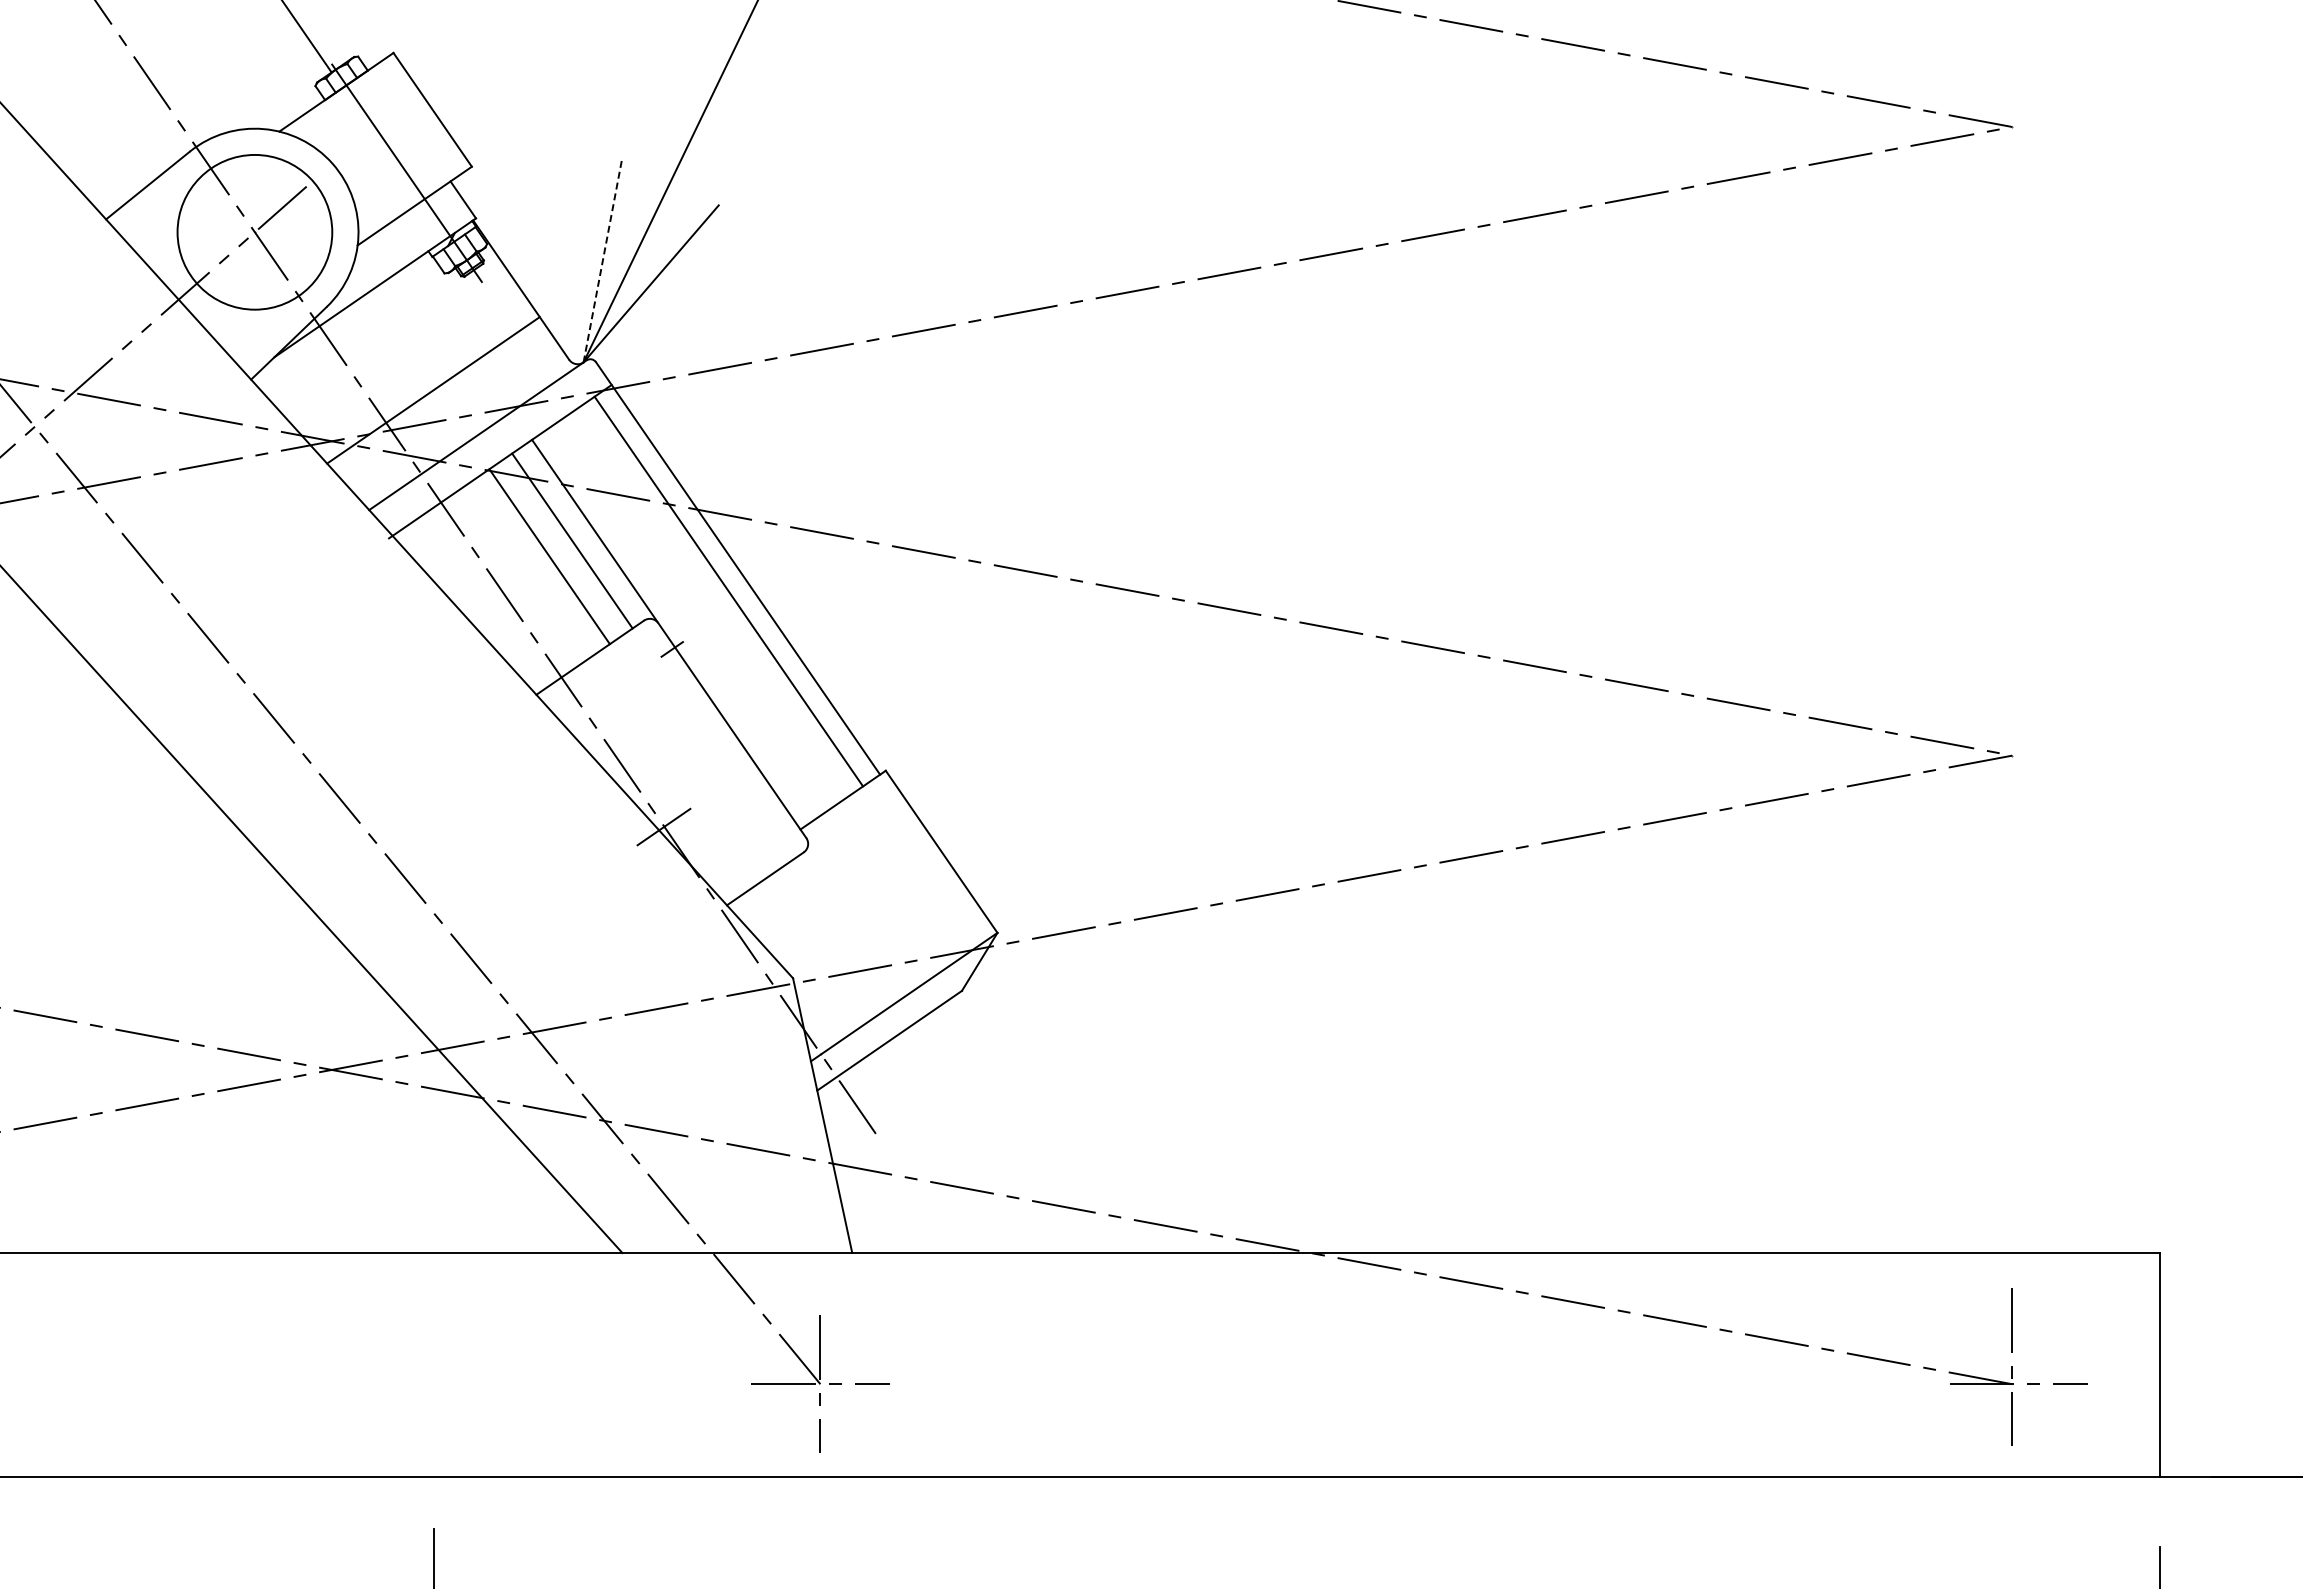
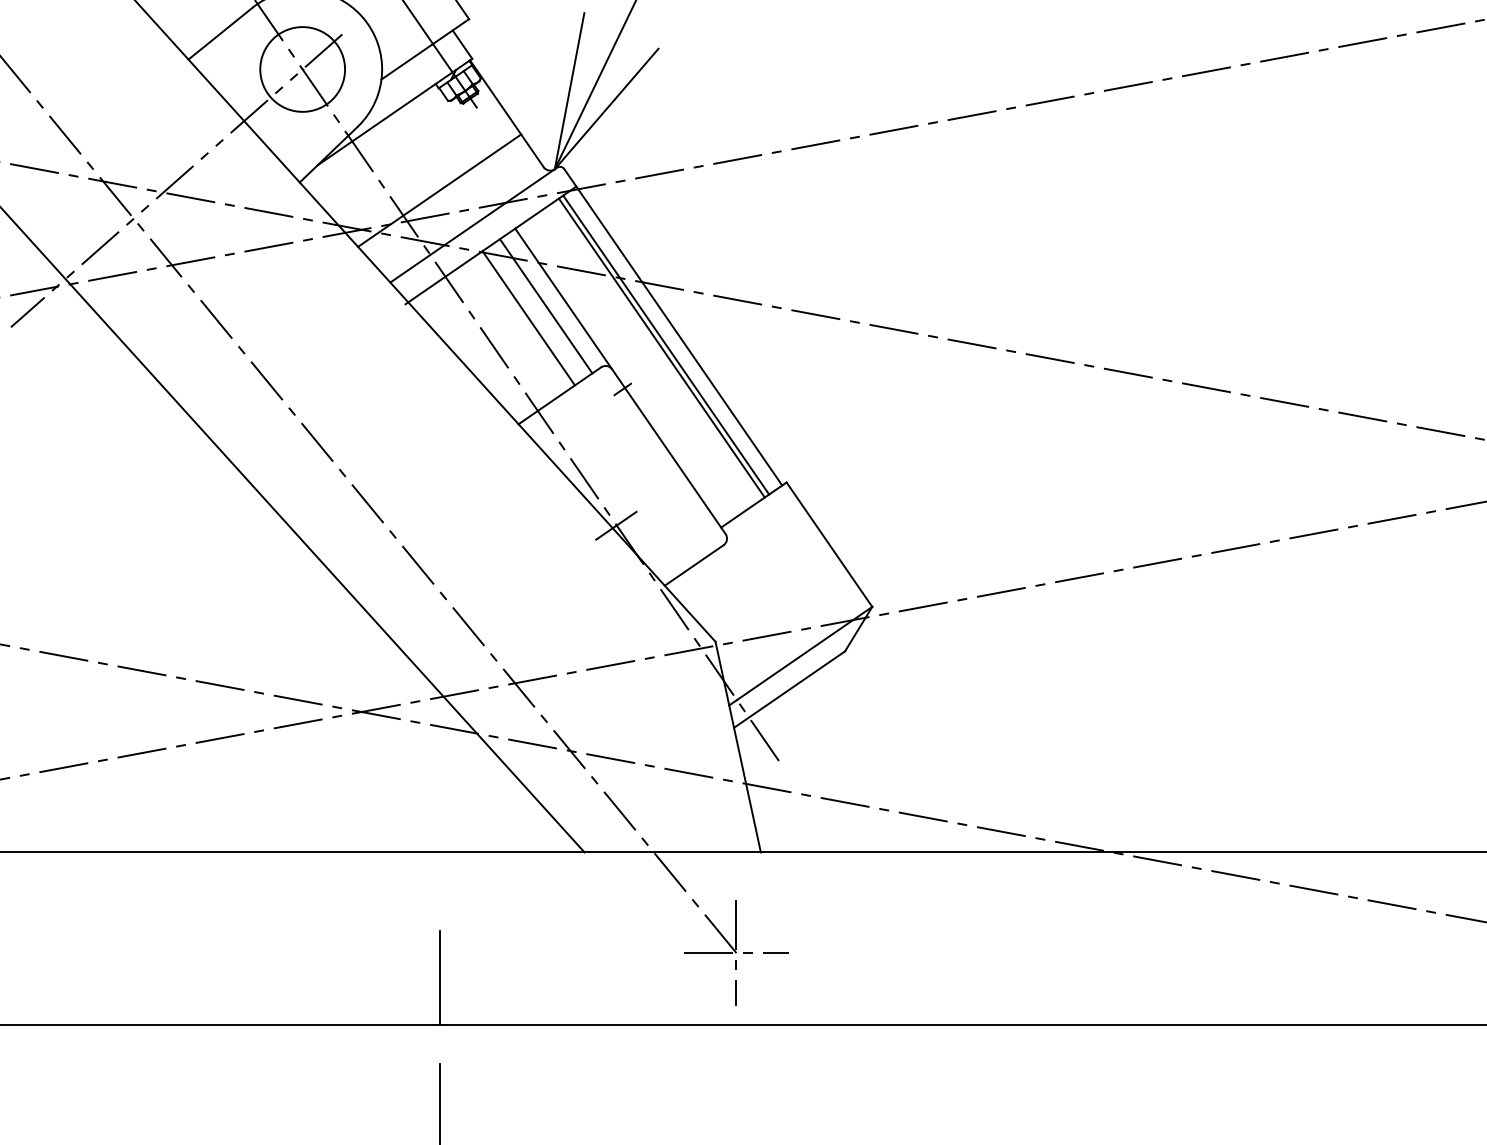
circle: (254, 232) -> (302, 69), size x0.71
line: (602, 260) -> (569, 91), dashed -> solid
line: (722, 595) -> (661, 348), added
line: (433, 1416) -> (439, 977), added

